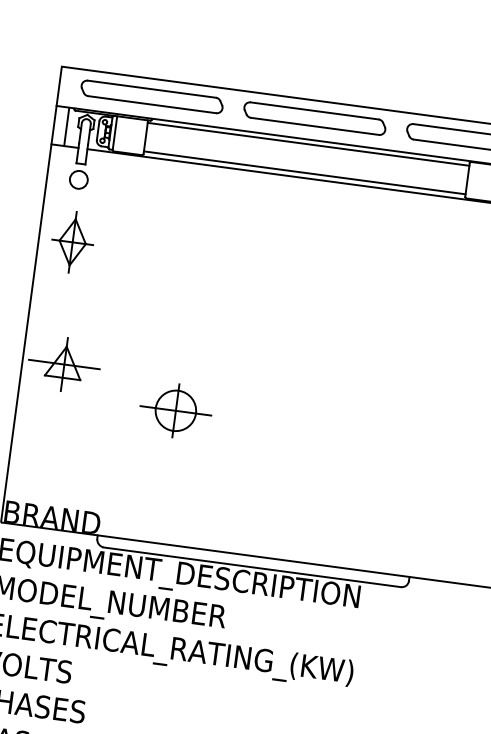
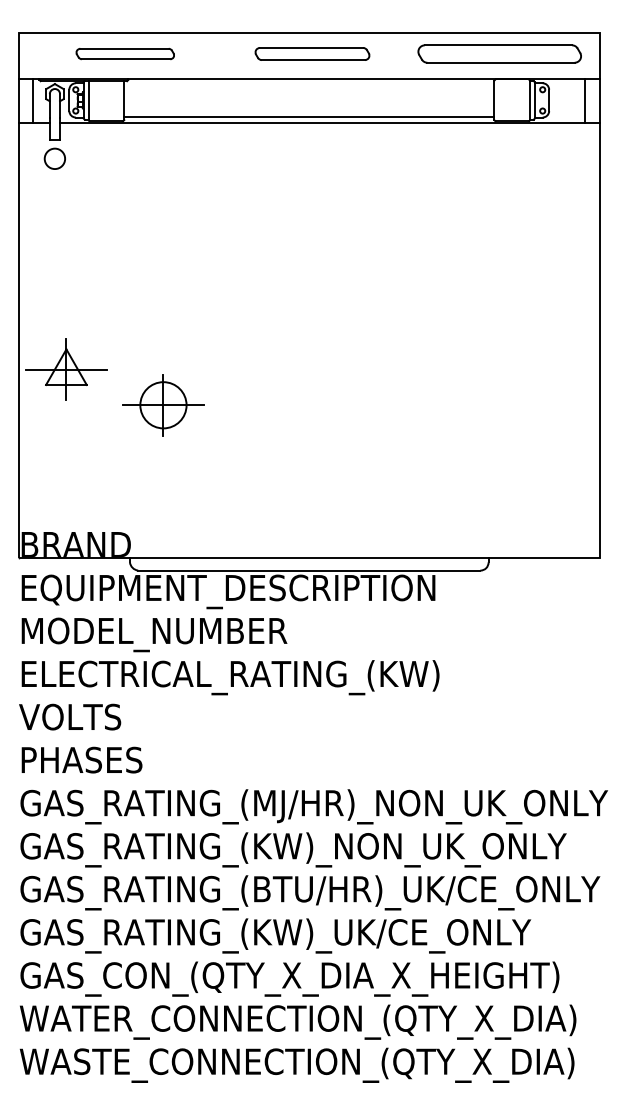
part: (152, 96) -> (125, 53), size x0.6
part: (314, 118) -> (312, 53), size x0.7
line: (308, 144) -> (309, 84), removed
part: (72, 241) -> (57, 229), removed
part: (175, 411) -> (163, 405), moved

